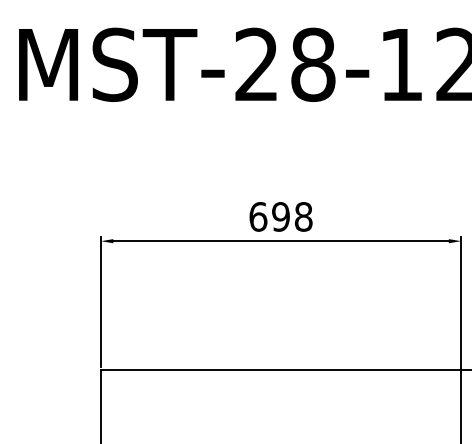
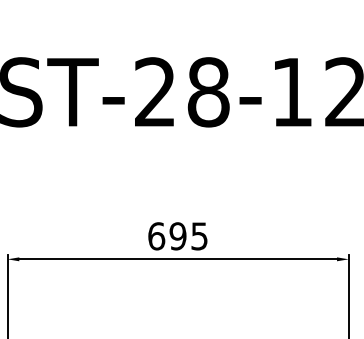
text: (303, 216) -> (199, 235), 698 -> 695

